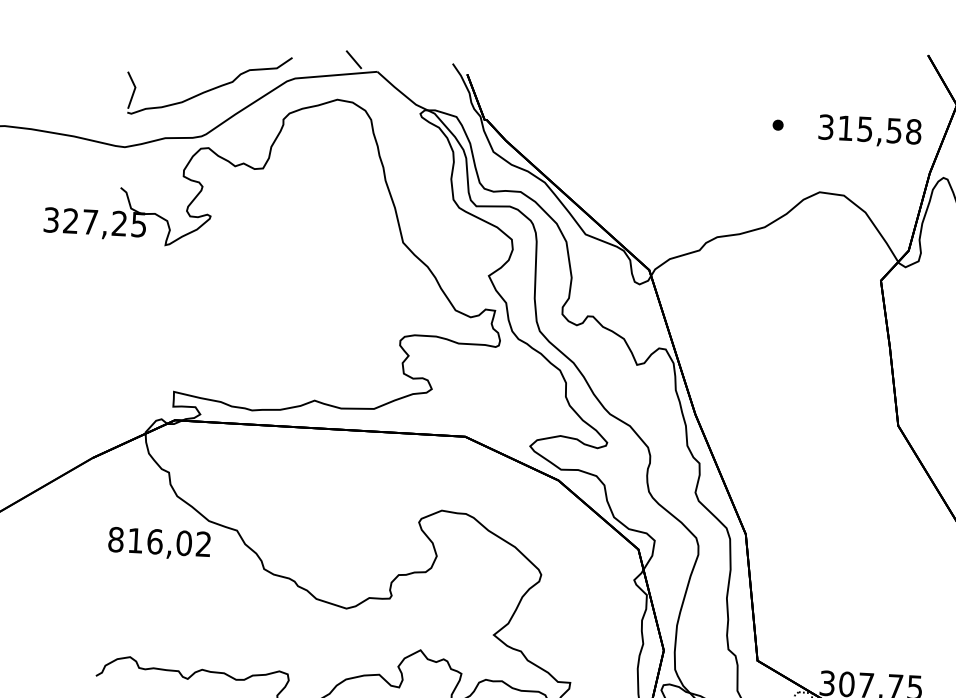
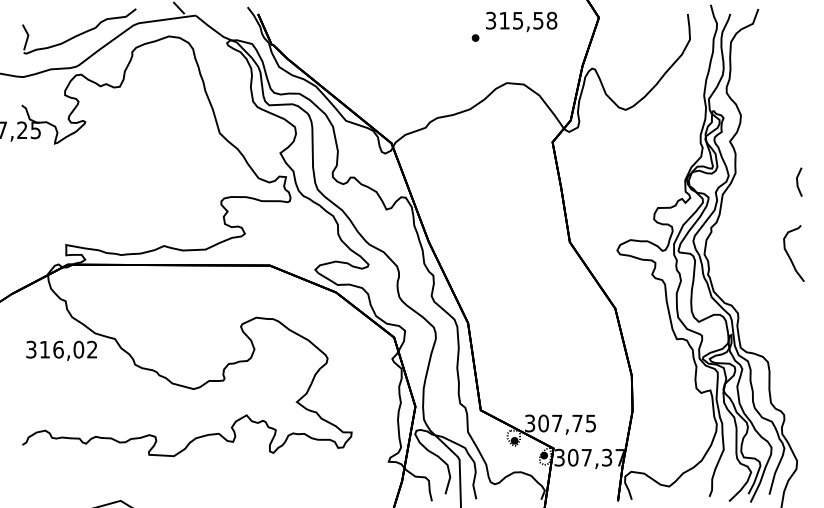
text: (869, 130) -> (521, 21), moved
text: (116, 539) -> (31, 349), 816,02 -> 316,02

